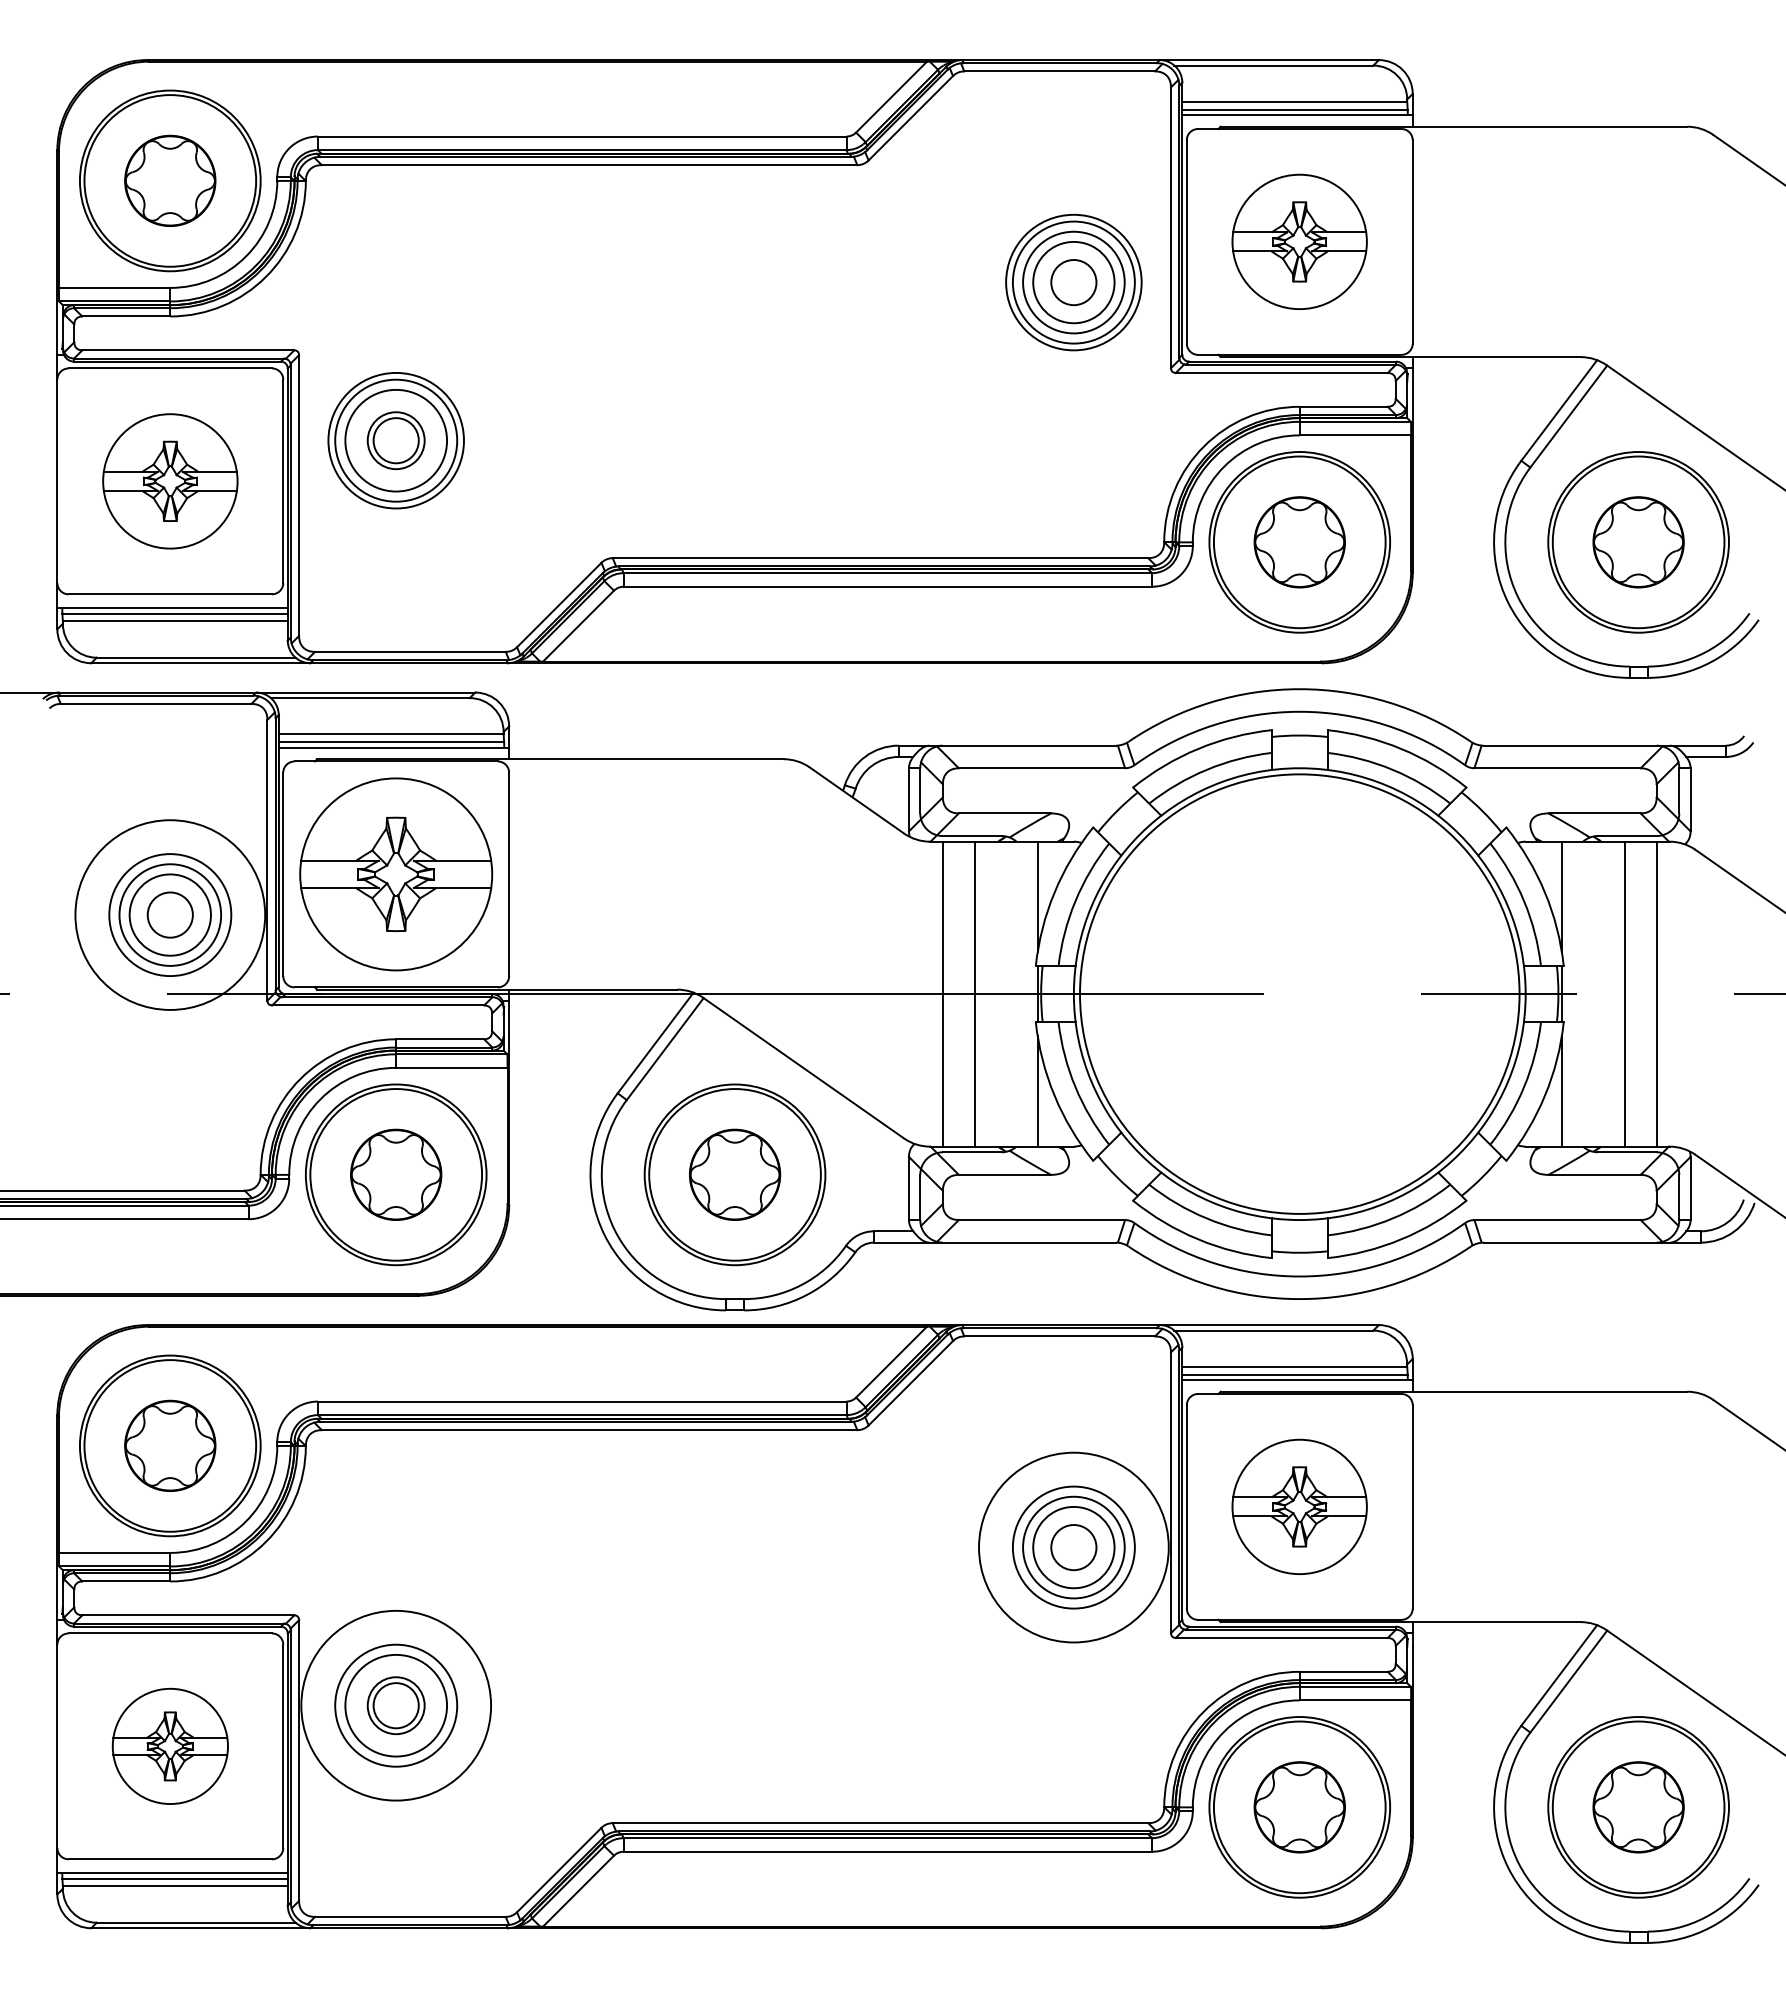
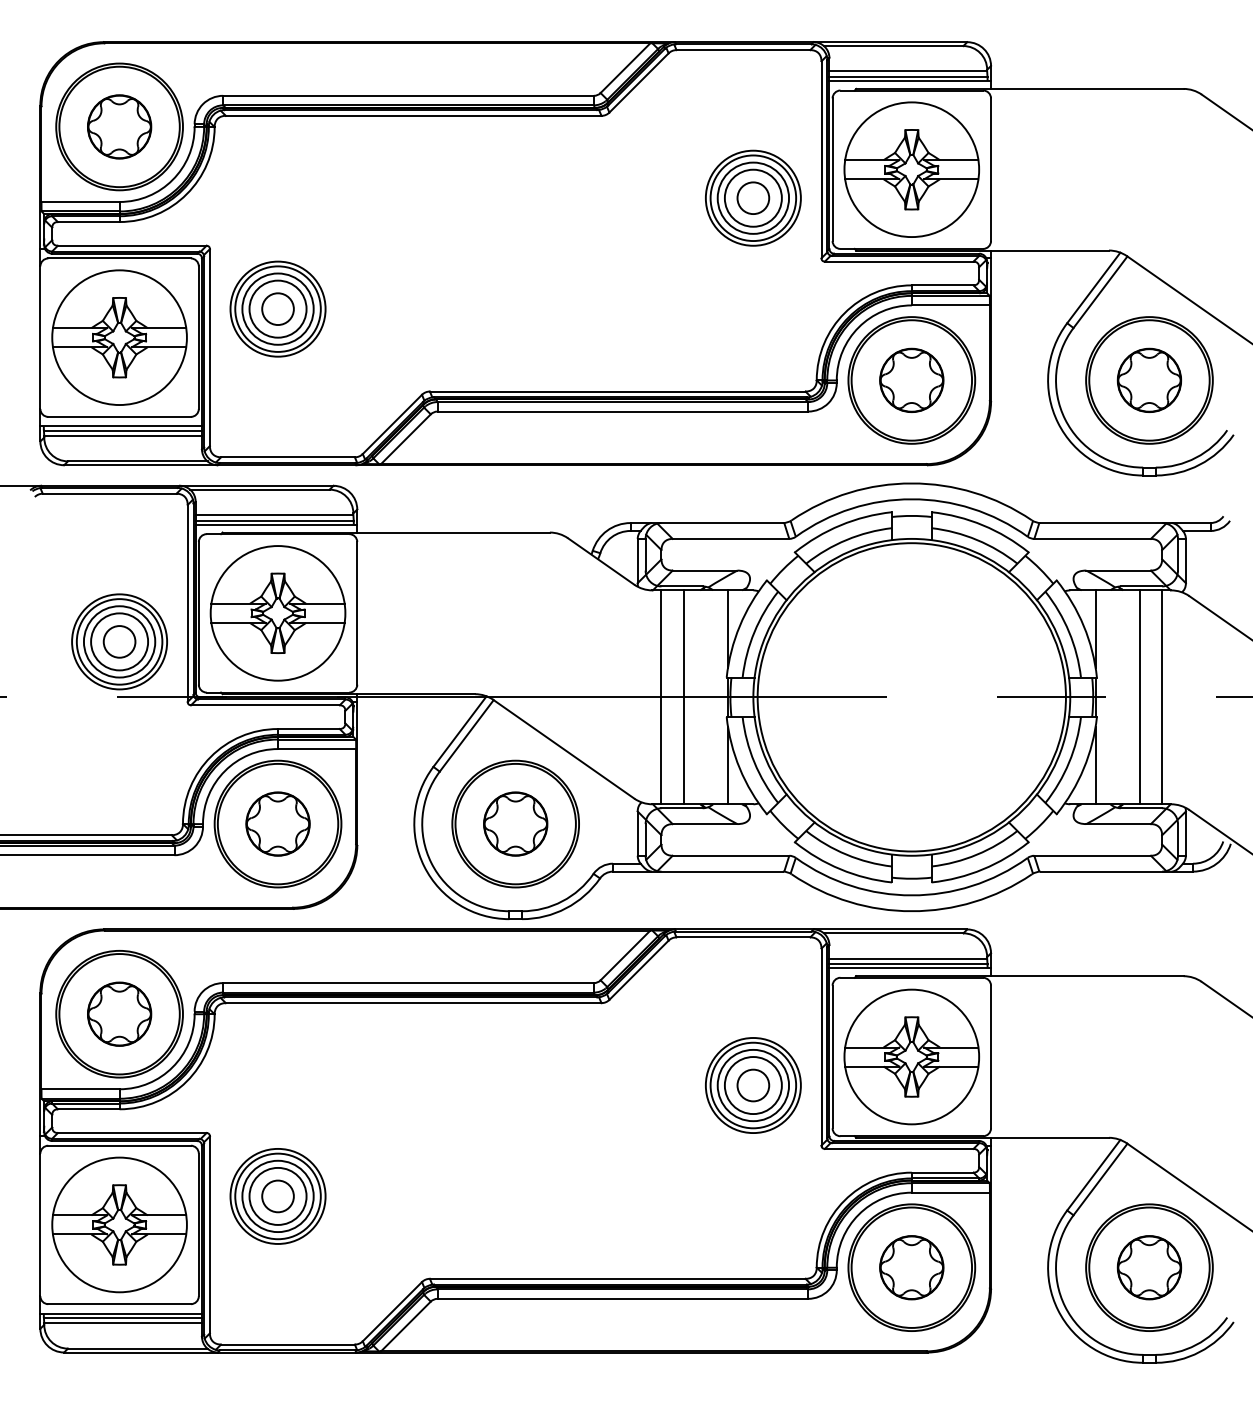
part: (1299, 241) -> (911, 169), size x1.43
circle: (395, 440) -> (277, 309), size x1.43
part: (170, 481) -> (119, 337), size x1.43
circle: (170, 914) -> (119, 641), size x0.71
part: (1299, 1506) -> (911, 1056), size x1.43
circle: (1073, 1547) -> (753, 1085), size x0.71
circle: (395, 1705) -> (277, 1196), size x0.71
circle: (395, 1705) -> (277, 1196), size x1.43
part: (170, 1746) -> (119, 1225), size x1.67

